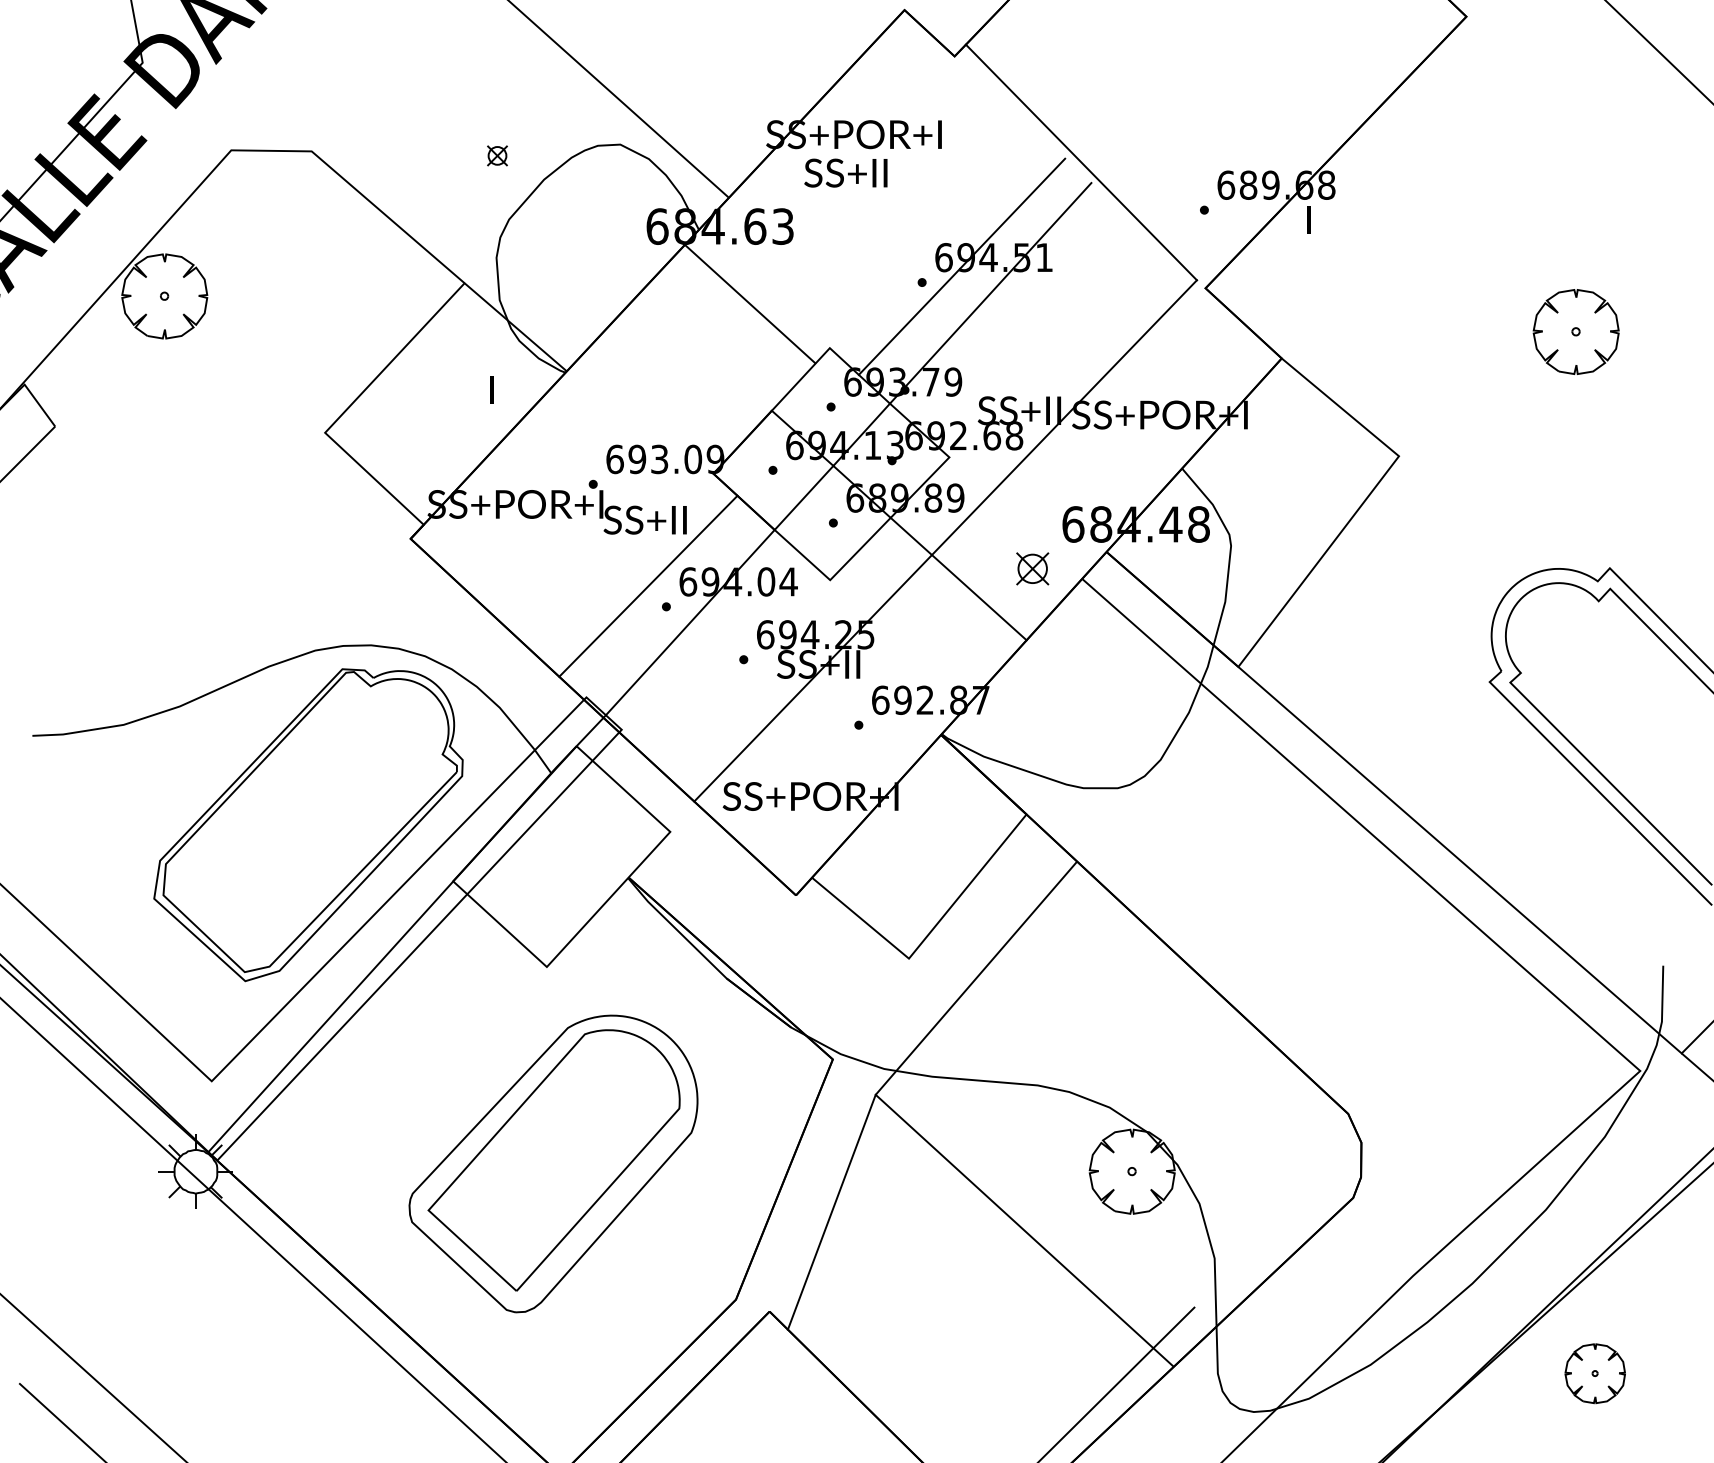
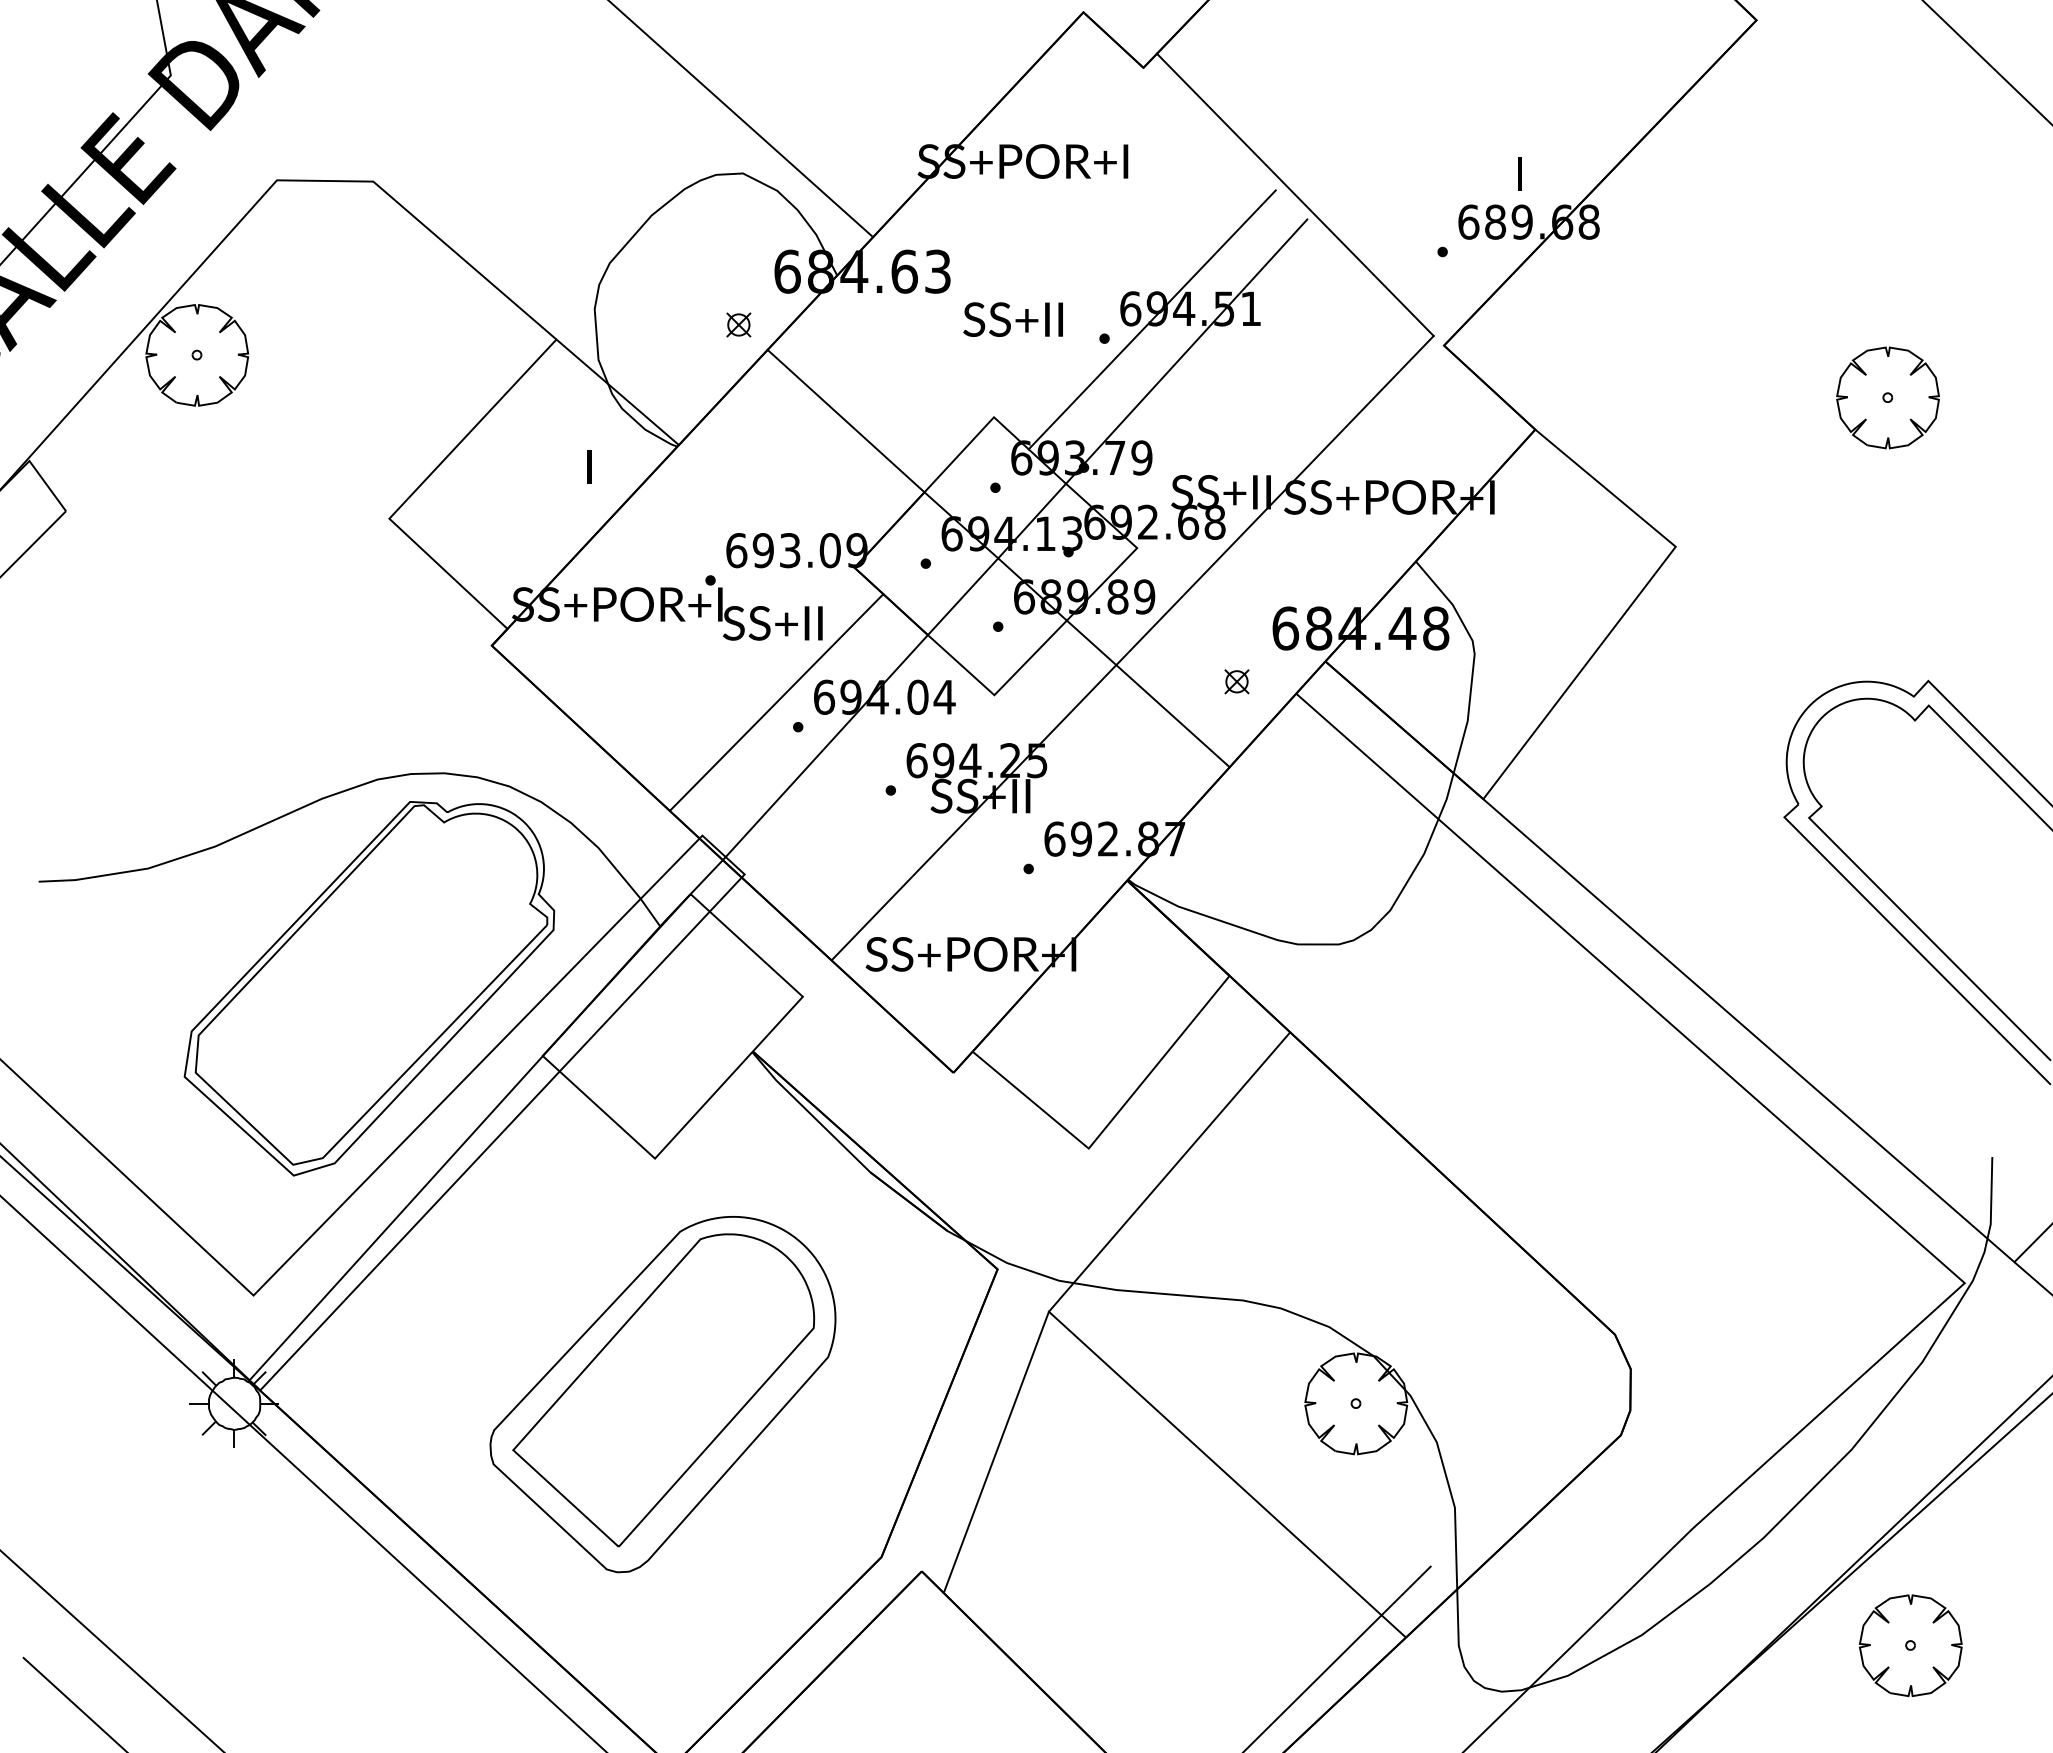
part: (497, 155) -> (738, 324), moved
text: (845, 173) -> (1012, 319), moved
text: (1308, 219) -> (1519, 173), moved
line: (749, 303) -> (845, 420), moved
part: (1032, 568) -> (1236, 681), size x0.62
part: (1594, 1373) -> (1910, 1645), size x1.43

